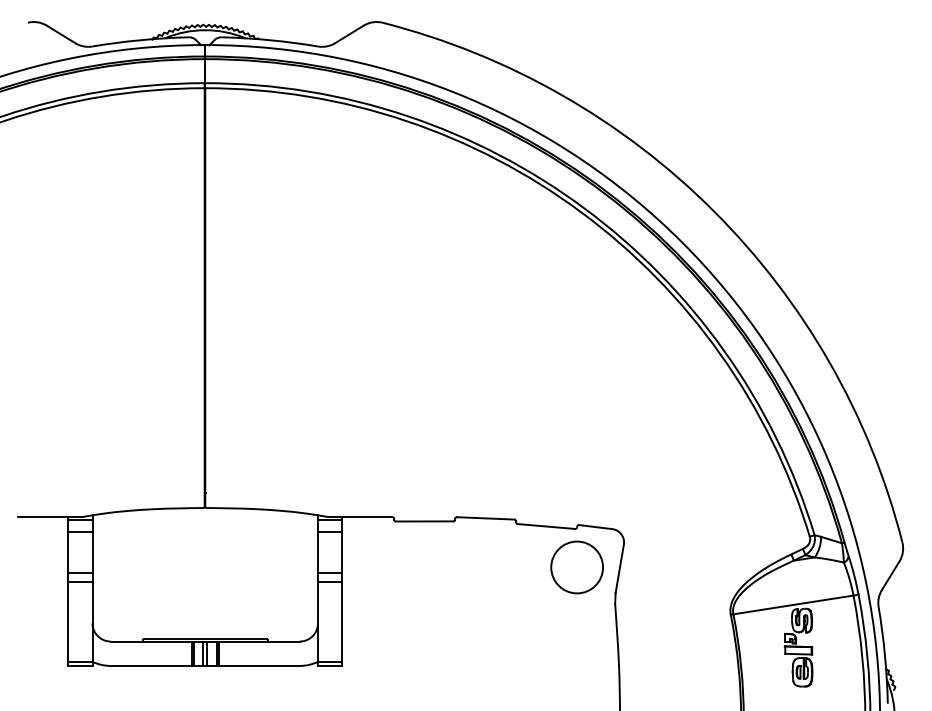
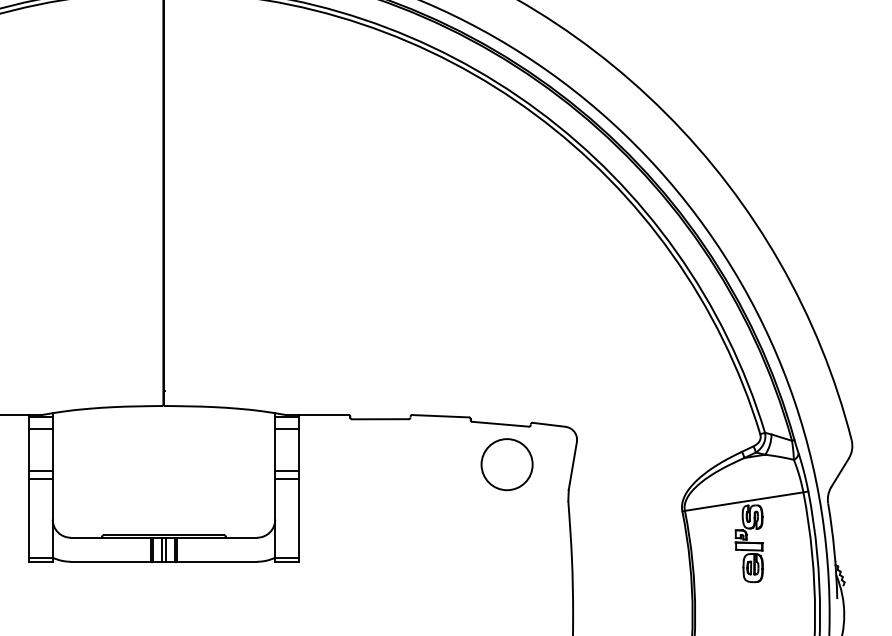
circle: (576, 567) -> (506, 464), moved

